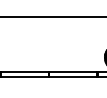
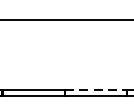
line: (73, 72) -> (96, 90), solid -> dashed

